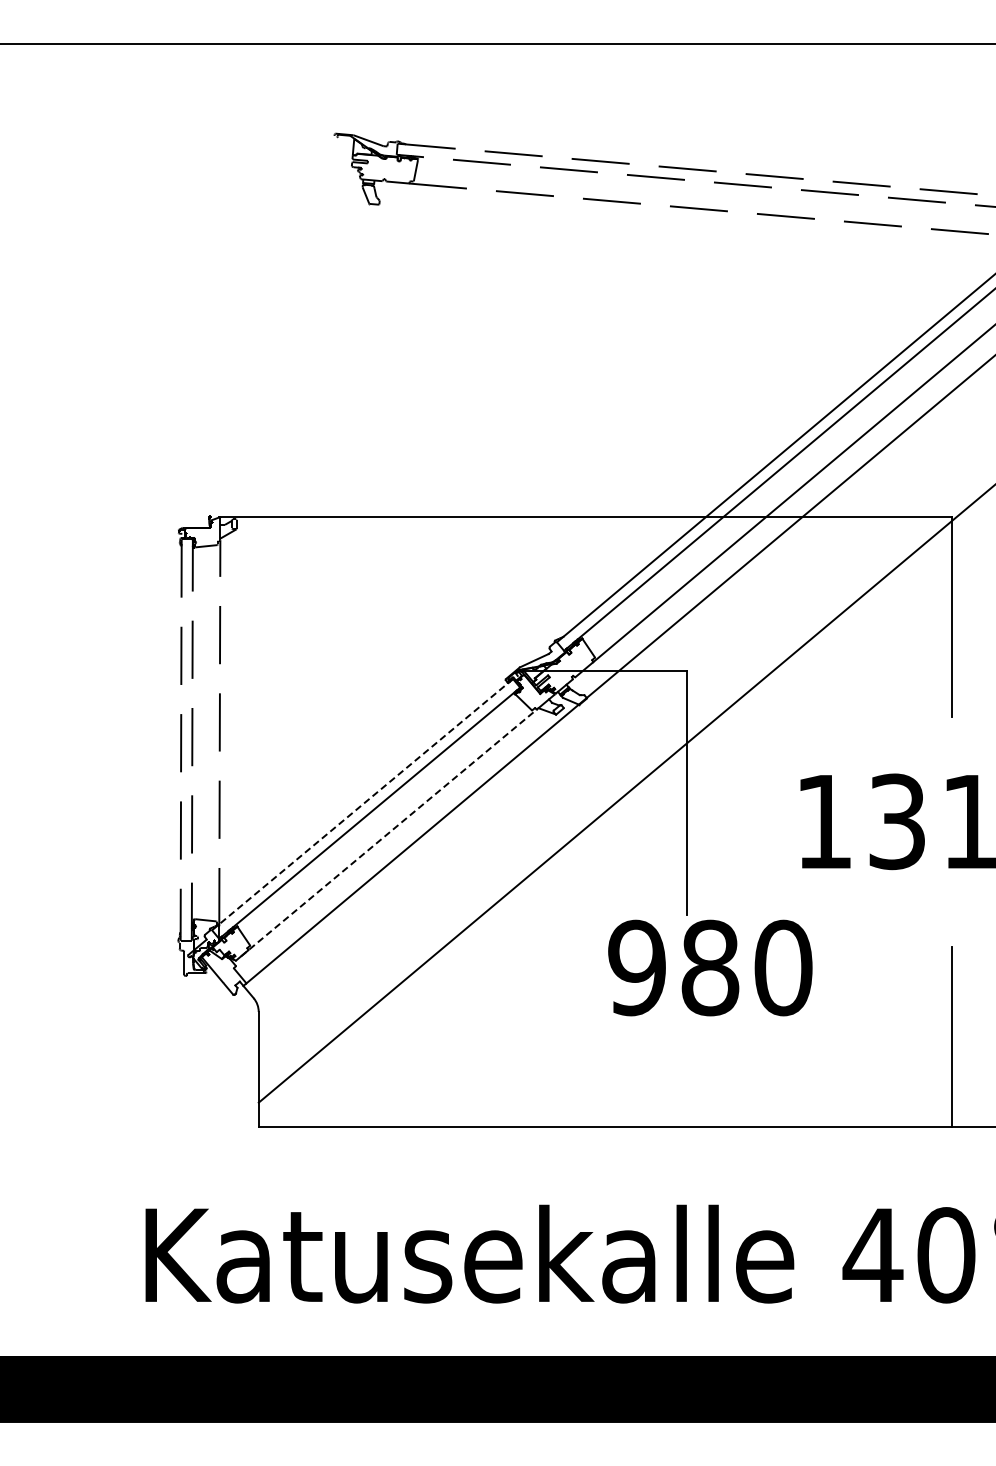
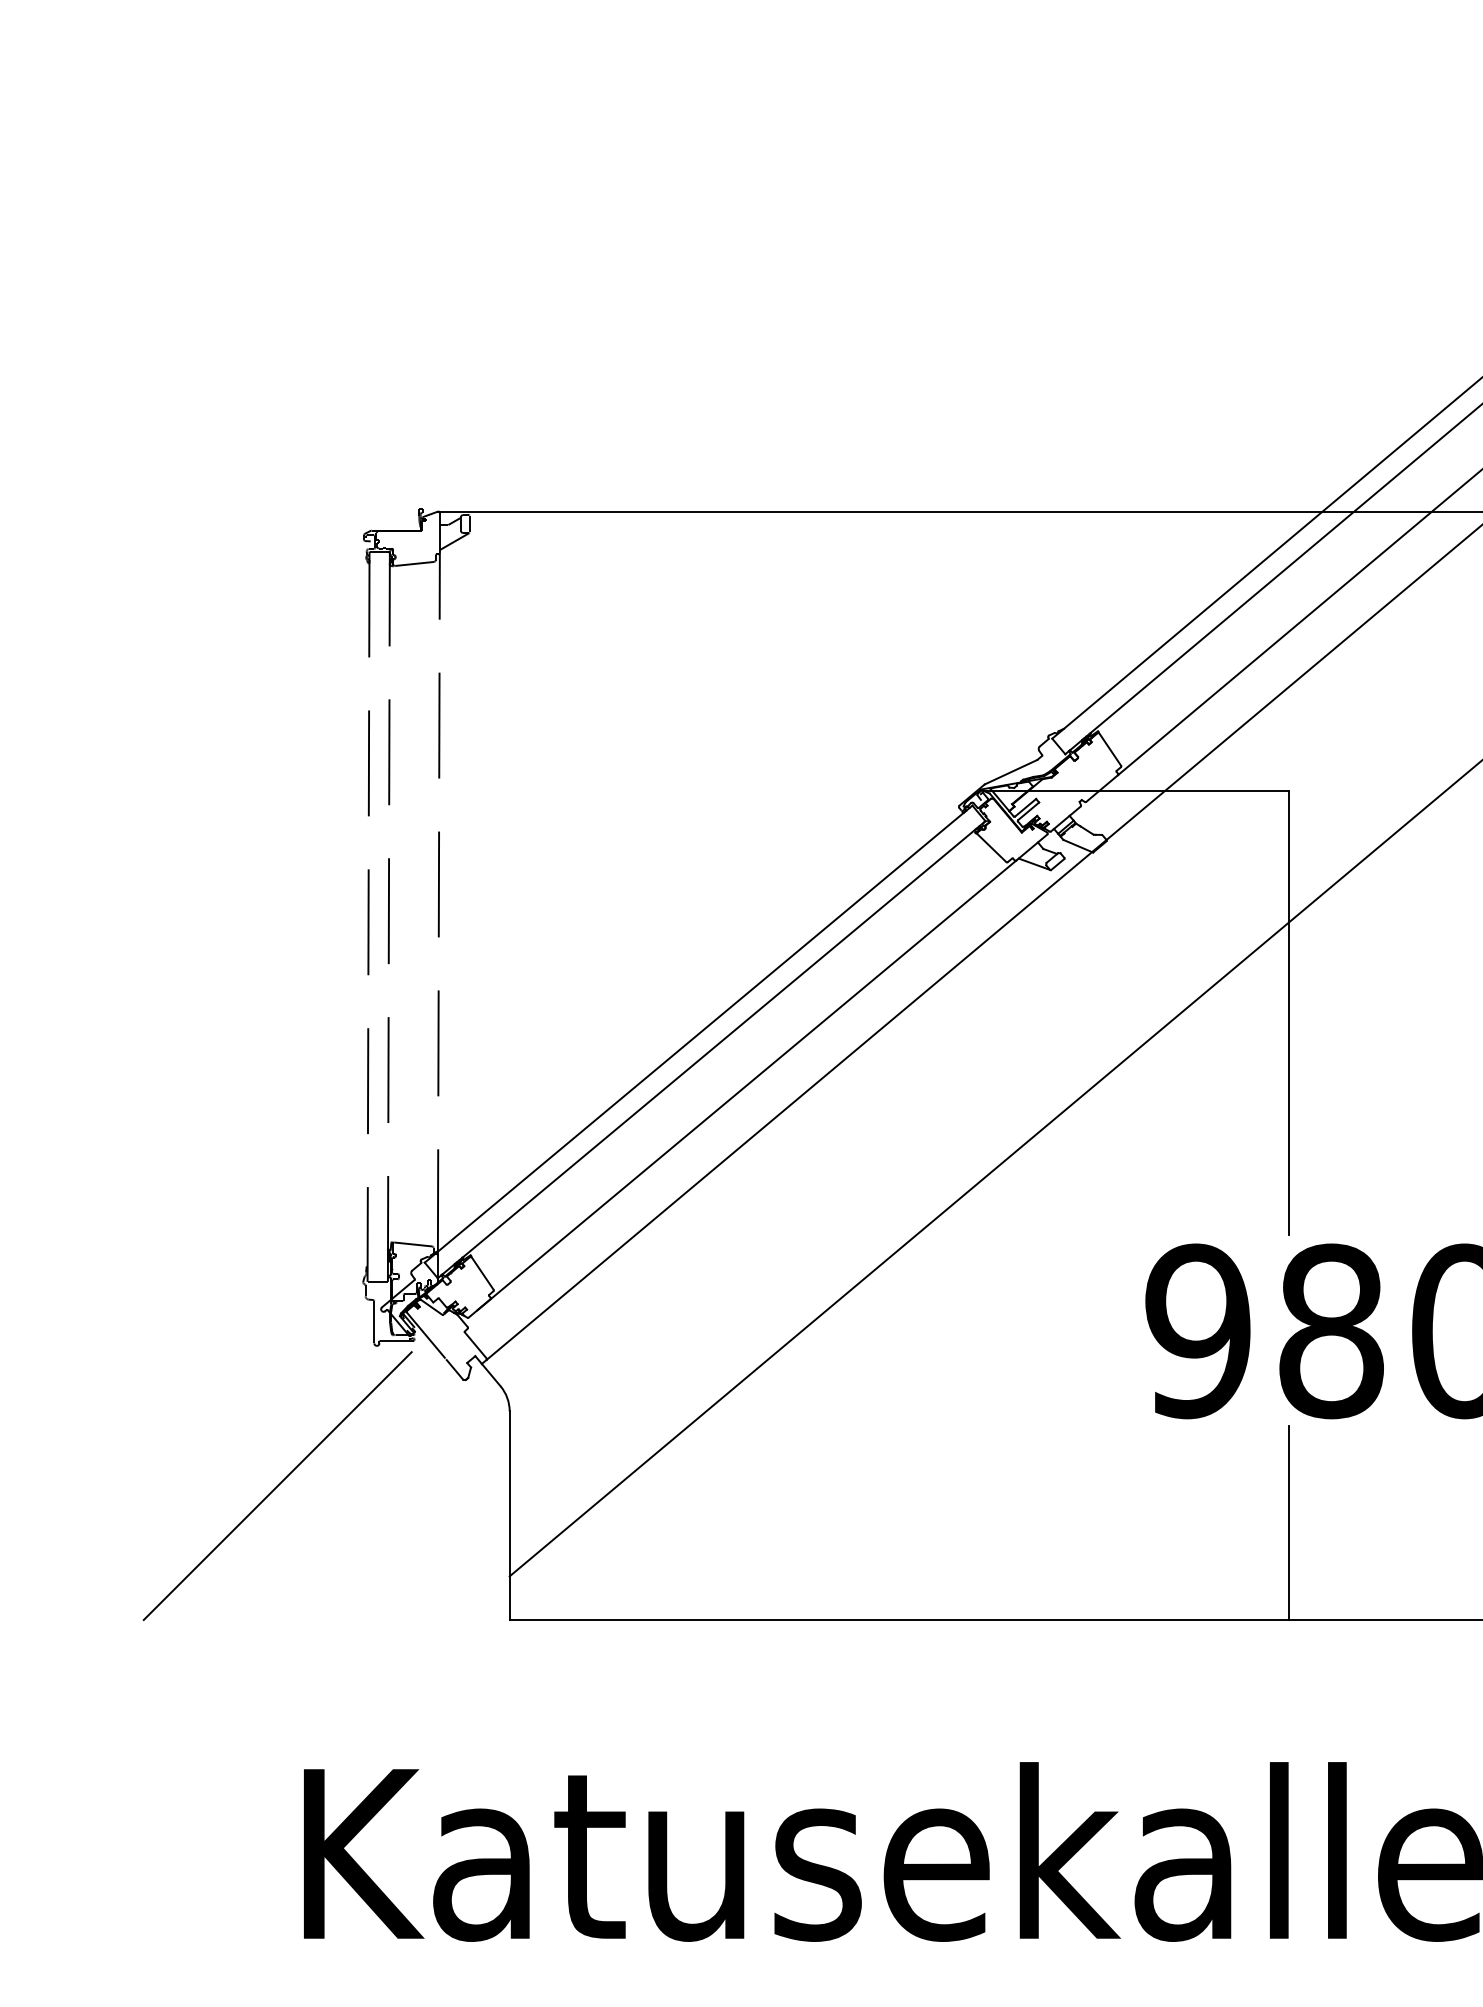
line: (362, 805) -> (698, 1035), dashed -> solid
line: (389, 832) -> (747, 1084), dashed -> solid
line: (130, 1052) -> (276, 1485), added
line: (686, 1073) -> (1287, 1523), added

